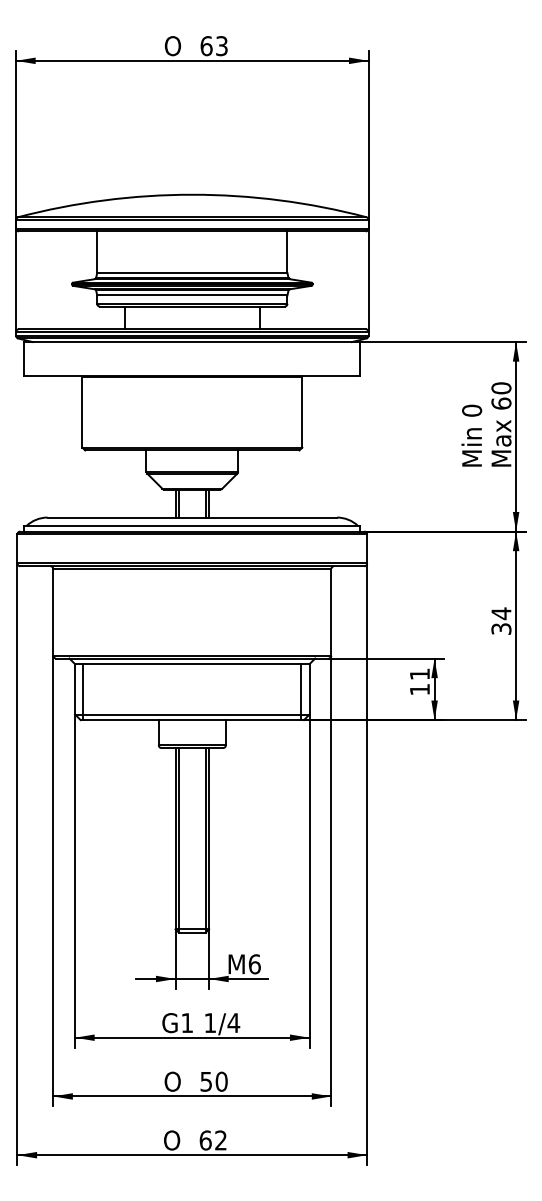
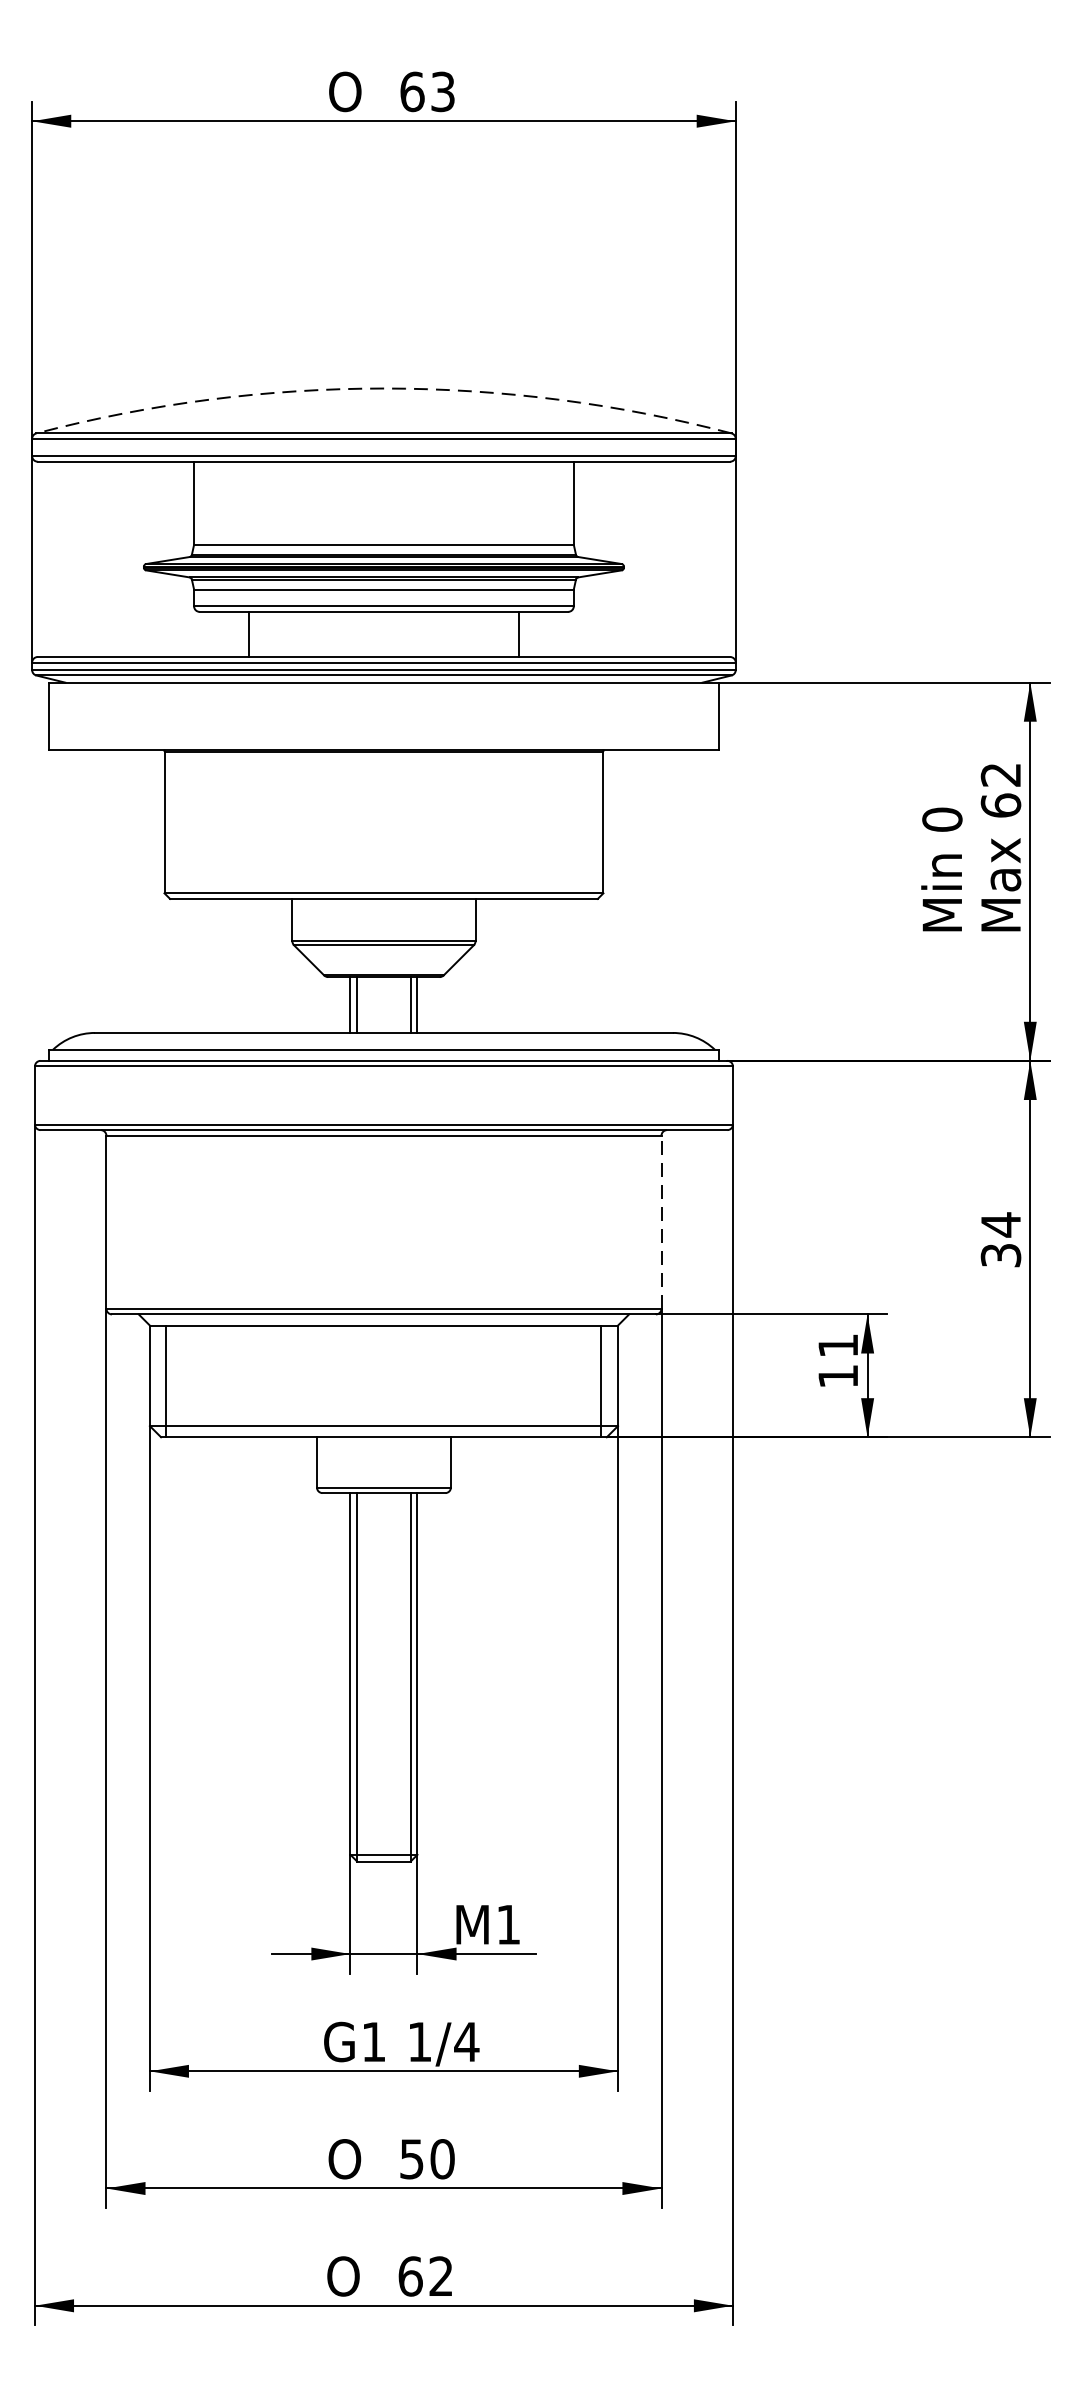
arc: (192, 194) -> (384, 388), solid -> dashed
text: (501, 388) -> (1001, 775), 60 -> 62
line: (331, 611) -> (661, 1220), solid -> dashed
text: (254, 964) -> (508, 1925), M6 -> M1

